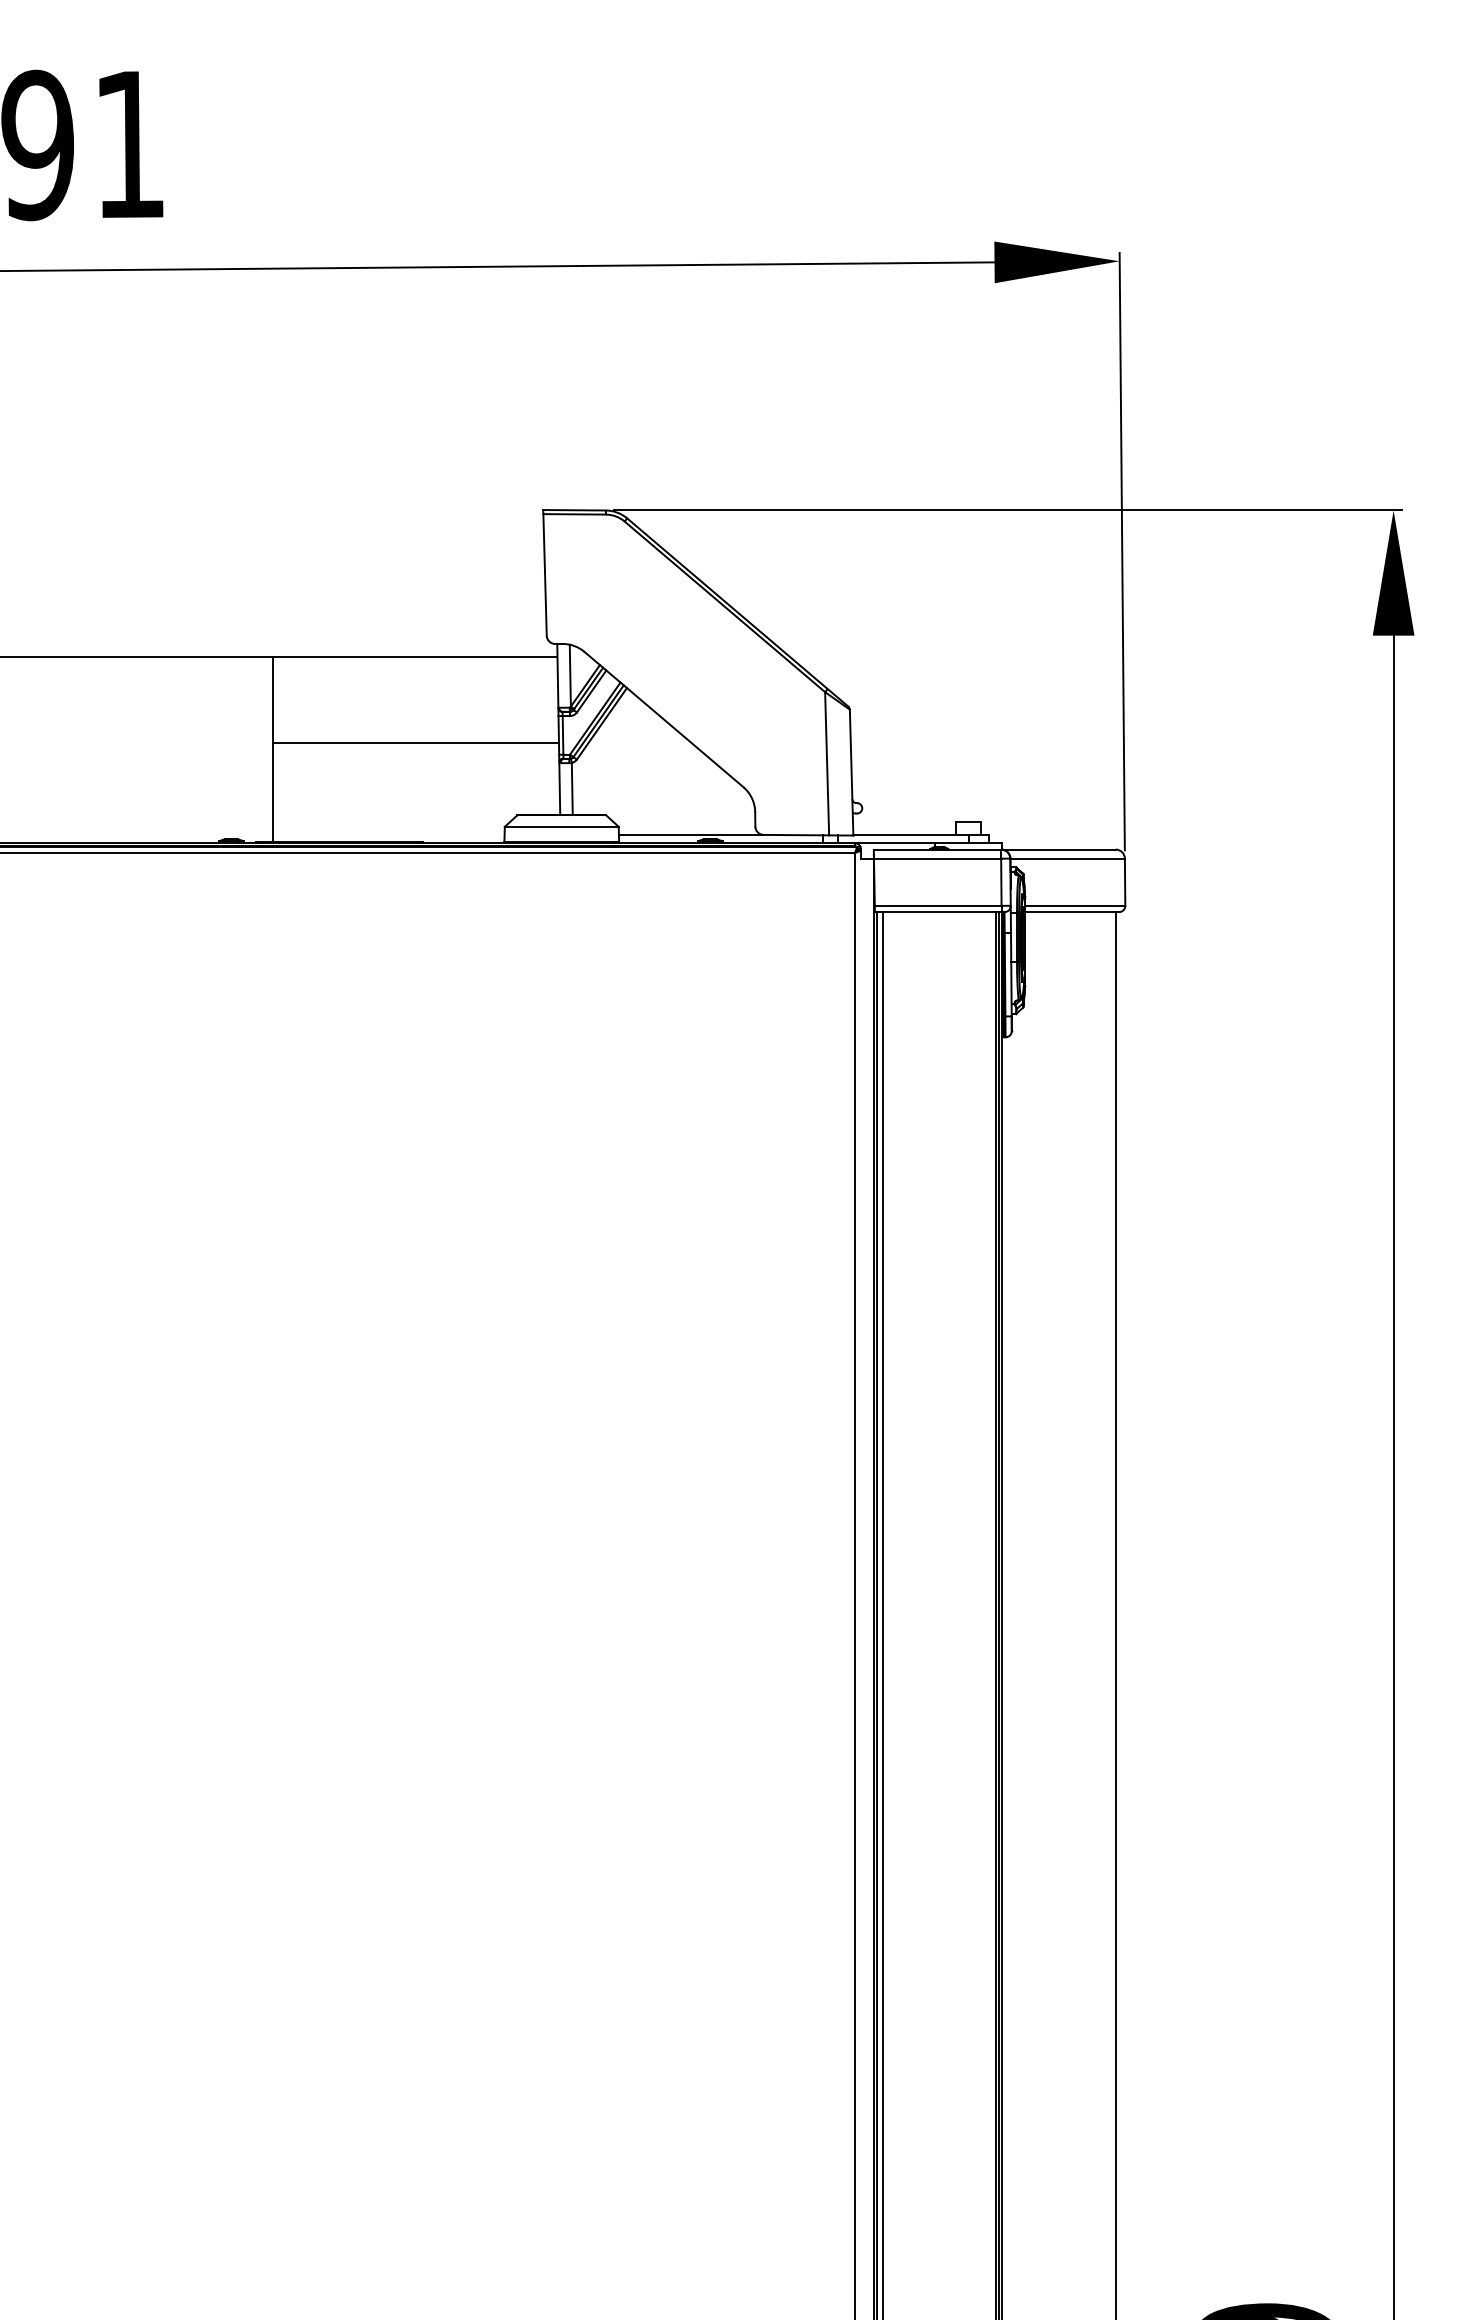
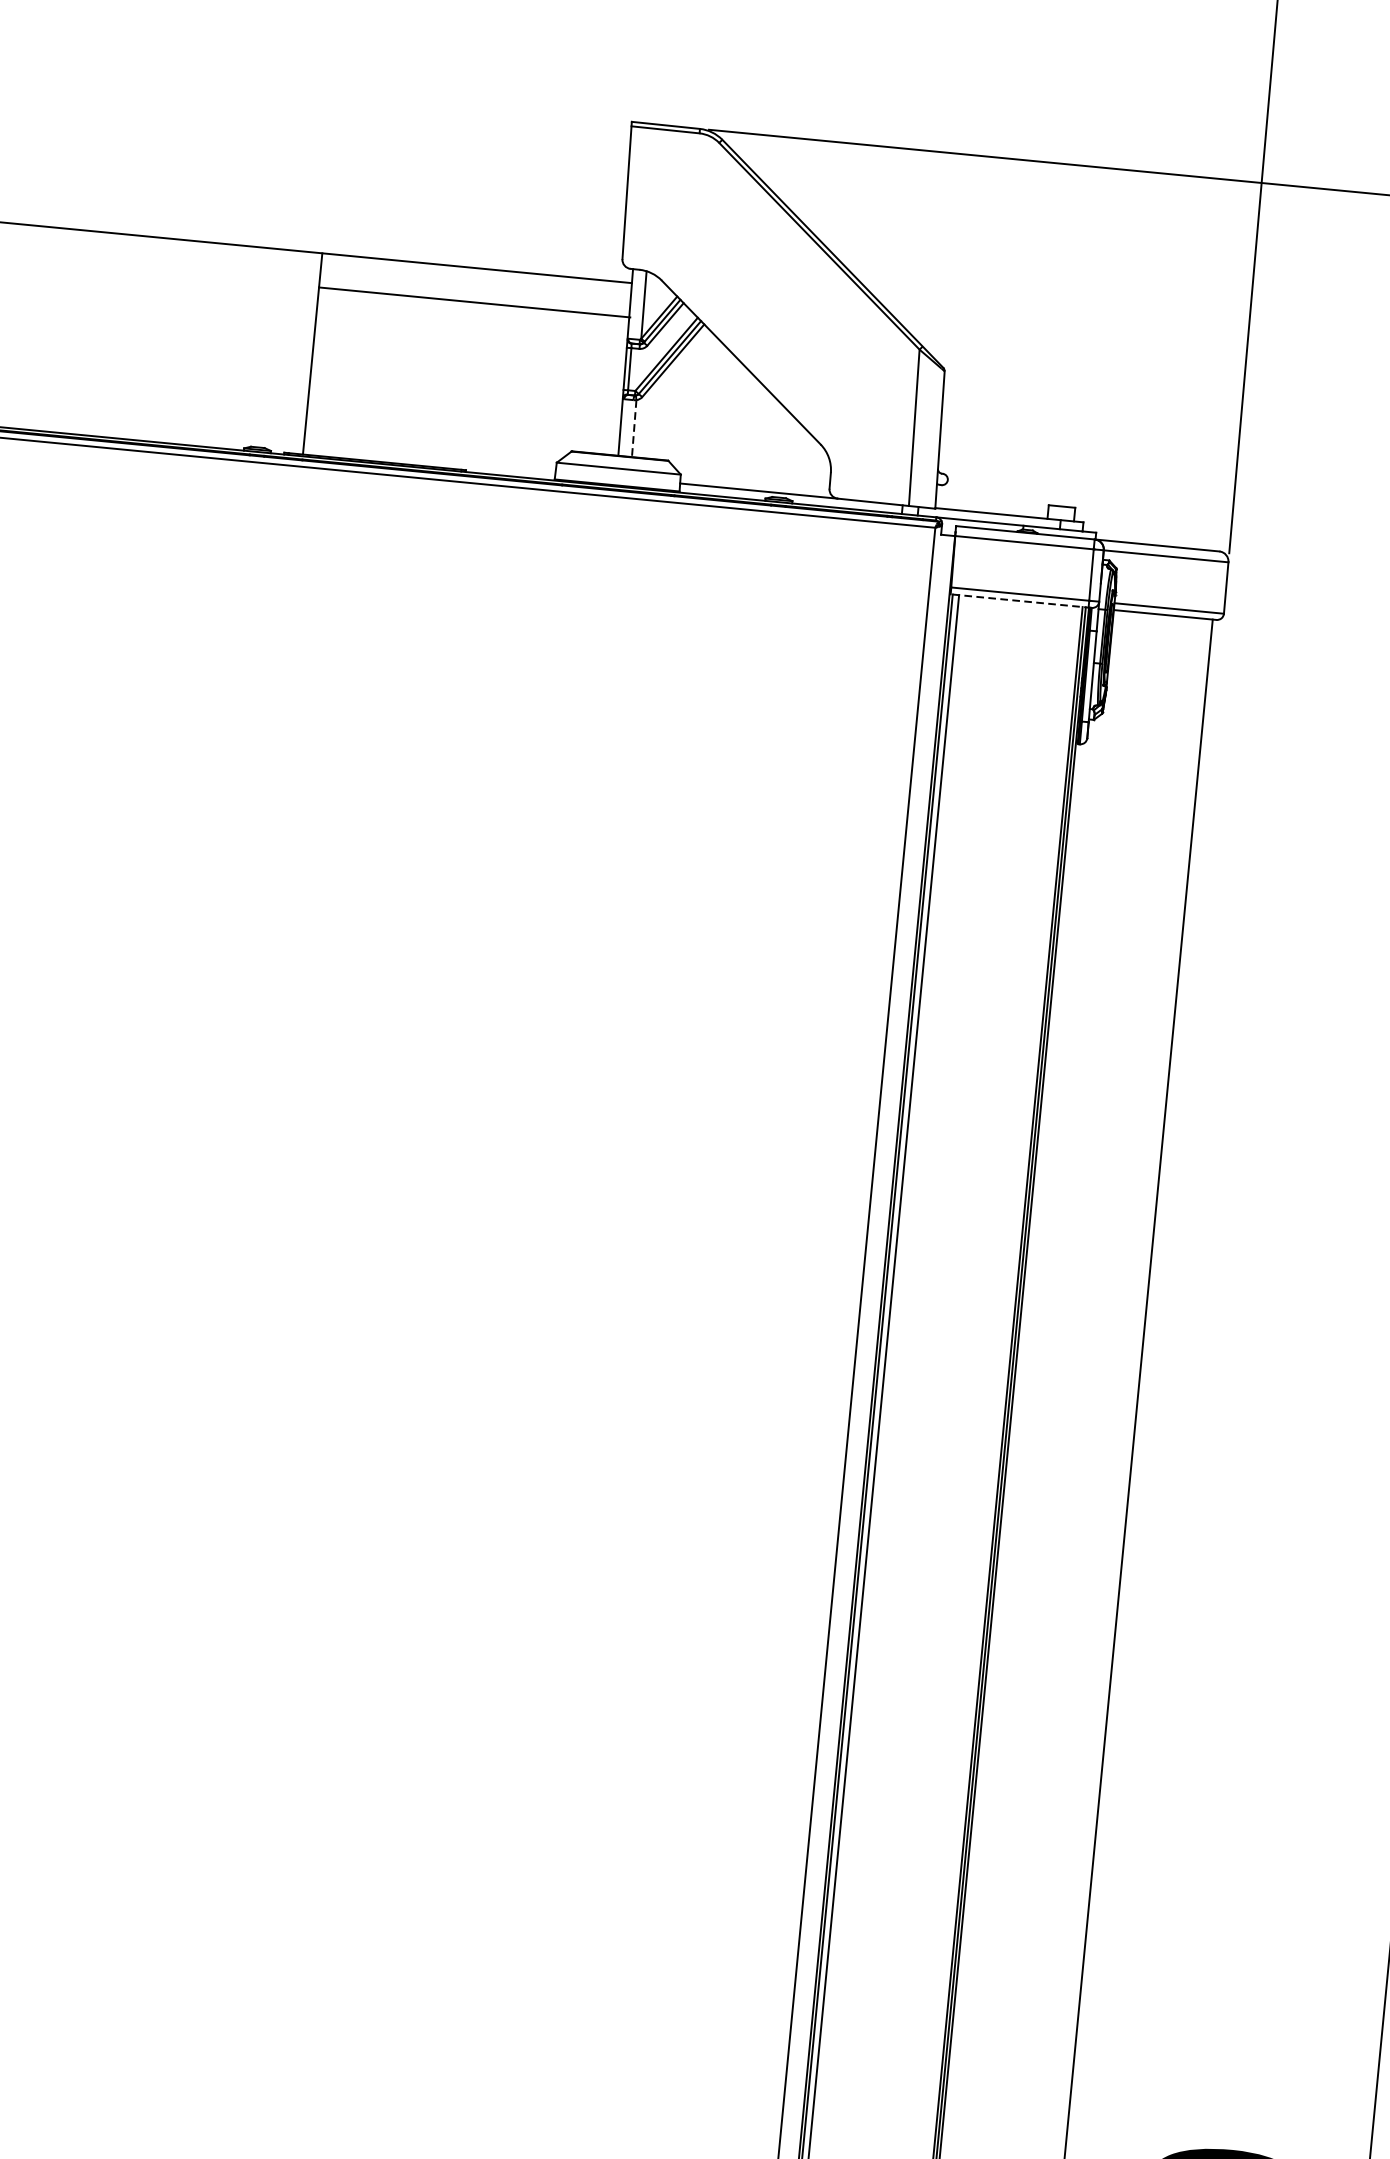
line: (415, 743) -> (474, 302), moved
line: (572, 789) -> (634, 429), solid -> dashed
line: (939, 912) -> (1020, 601), solid -> dashed

